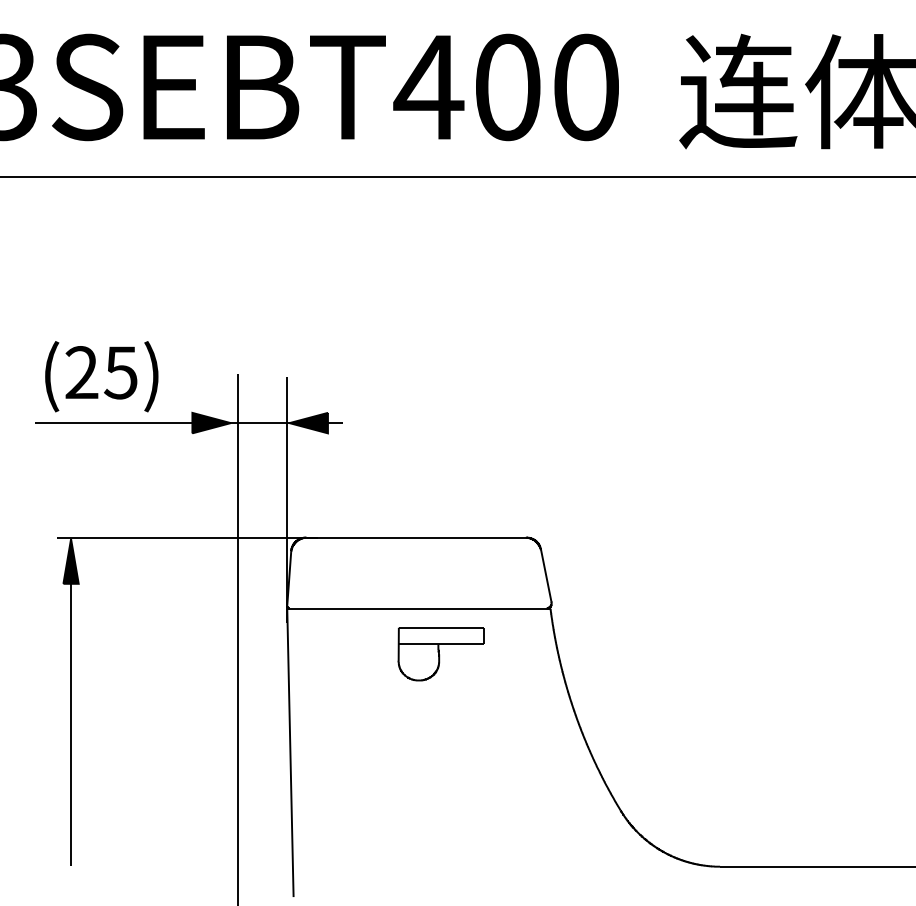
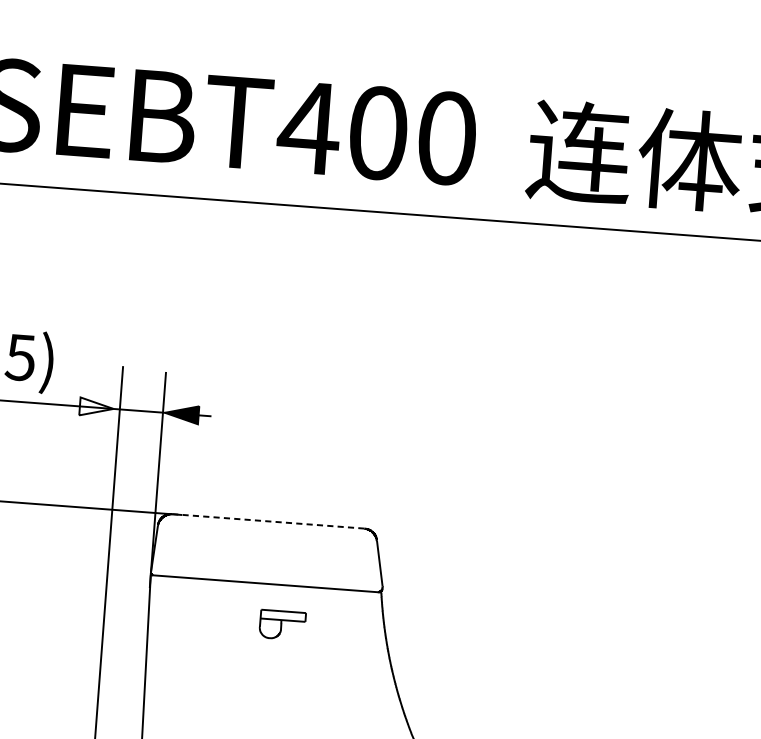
fill: (211, 422) -> (96, 407), removed
line: (416, 537) -> (268, 521), solid -> dashed
part: (440, 654) -> (281, 625), size x0.6

